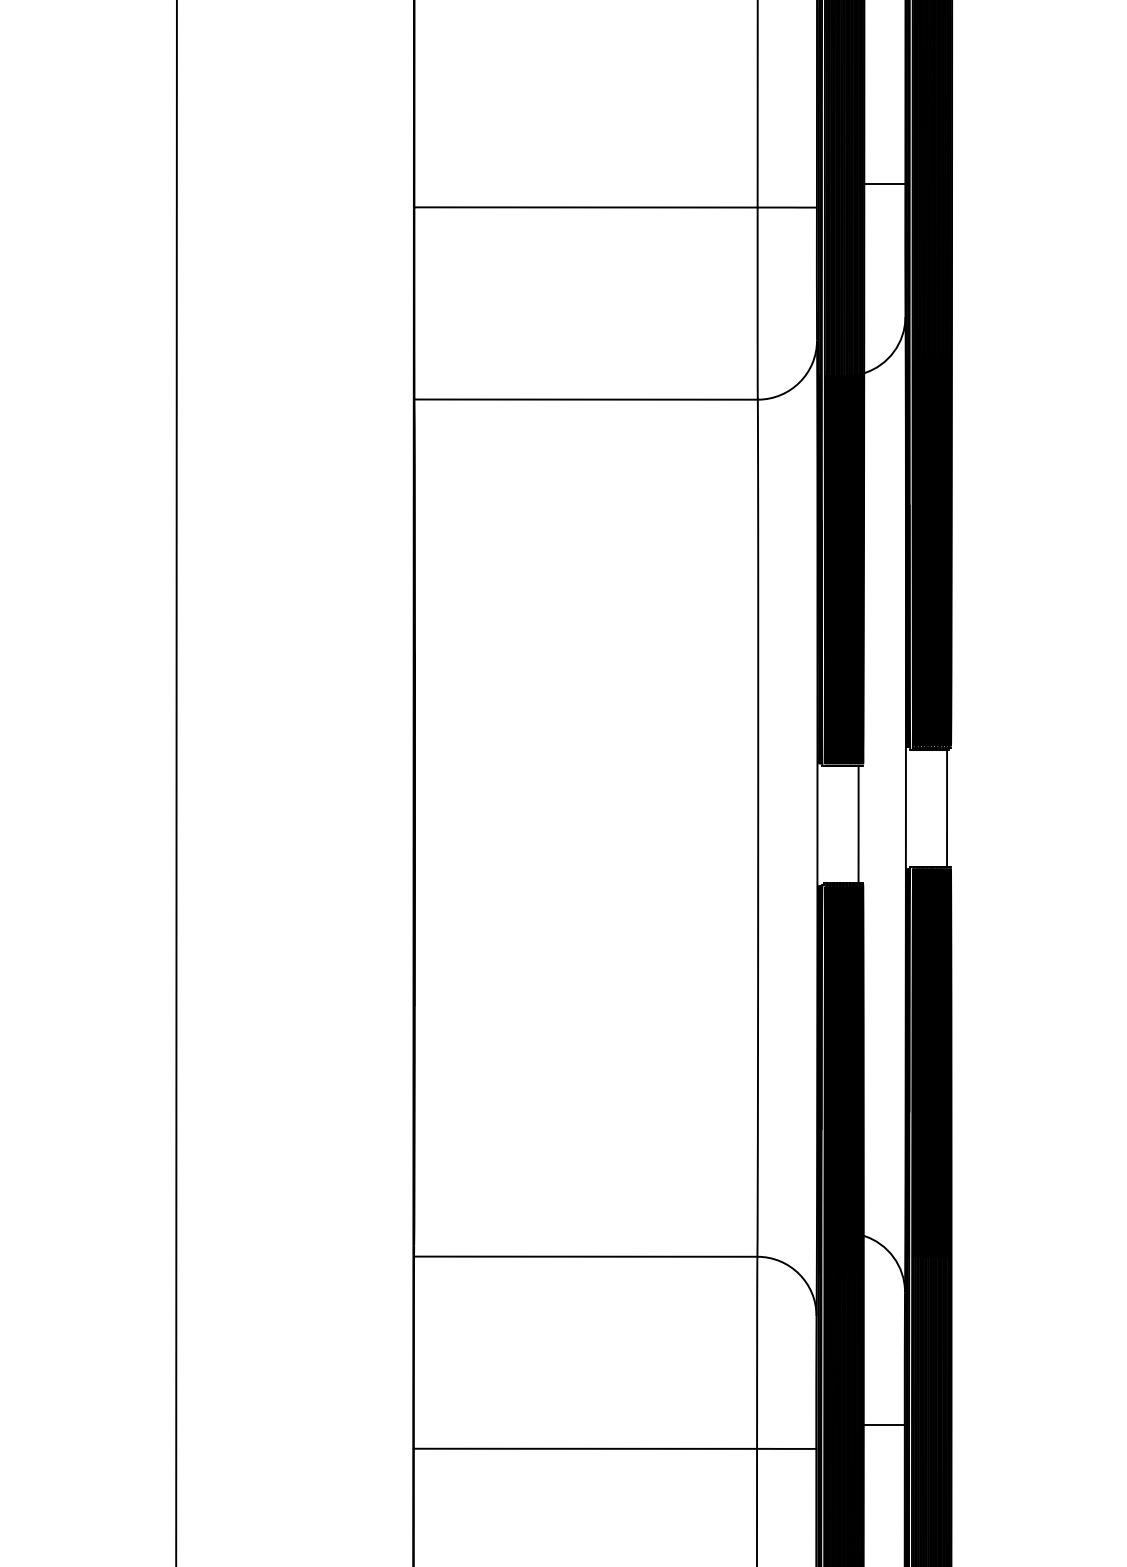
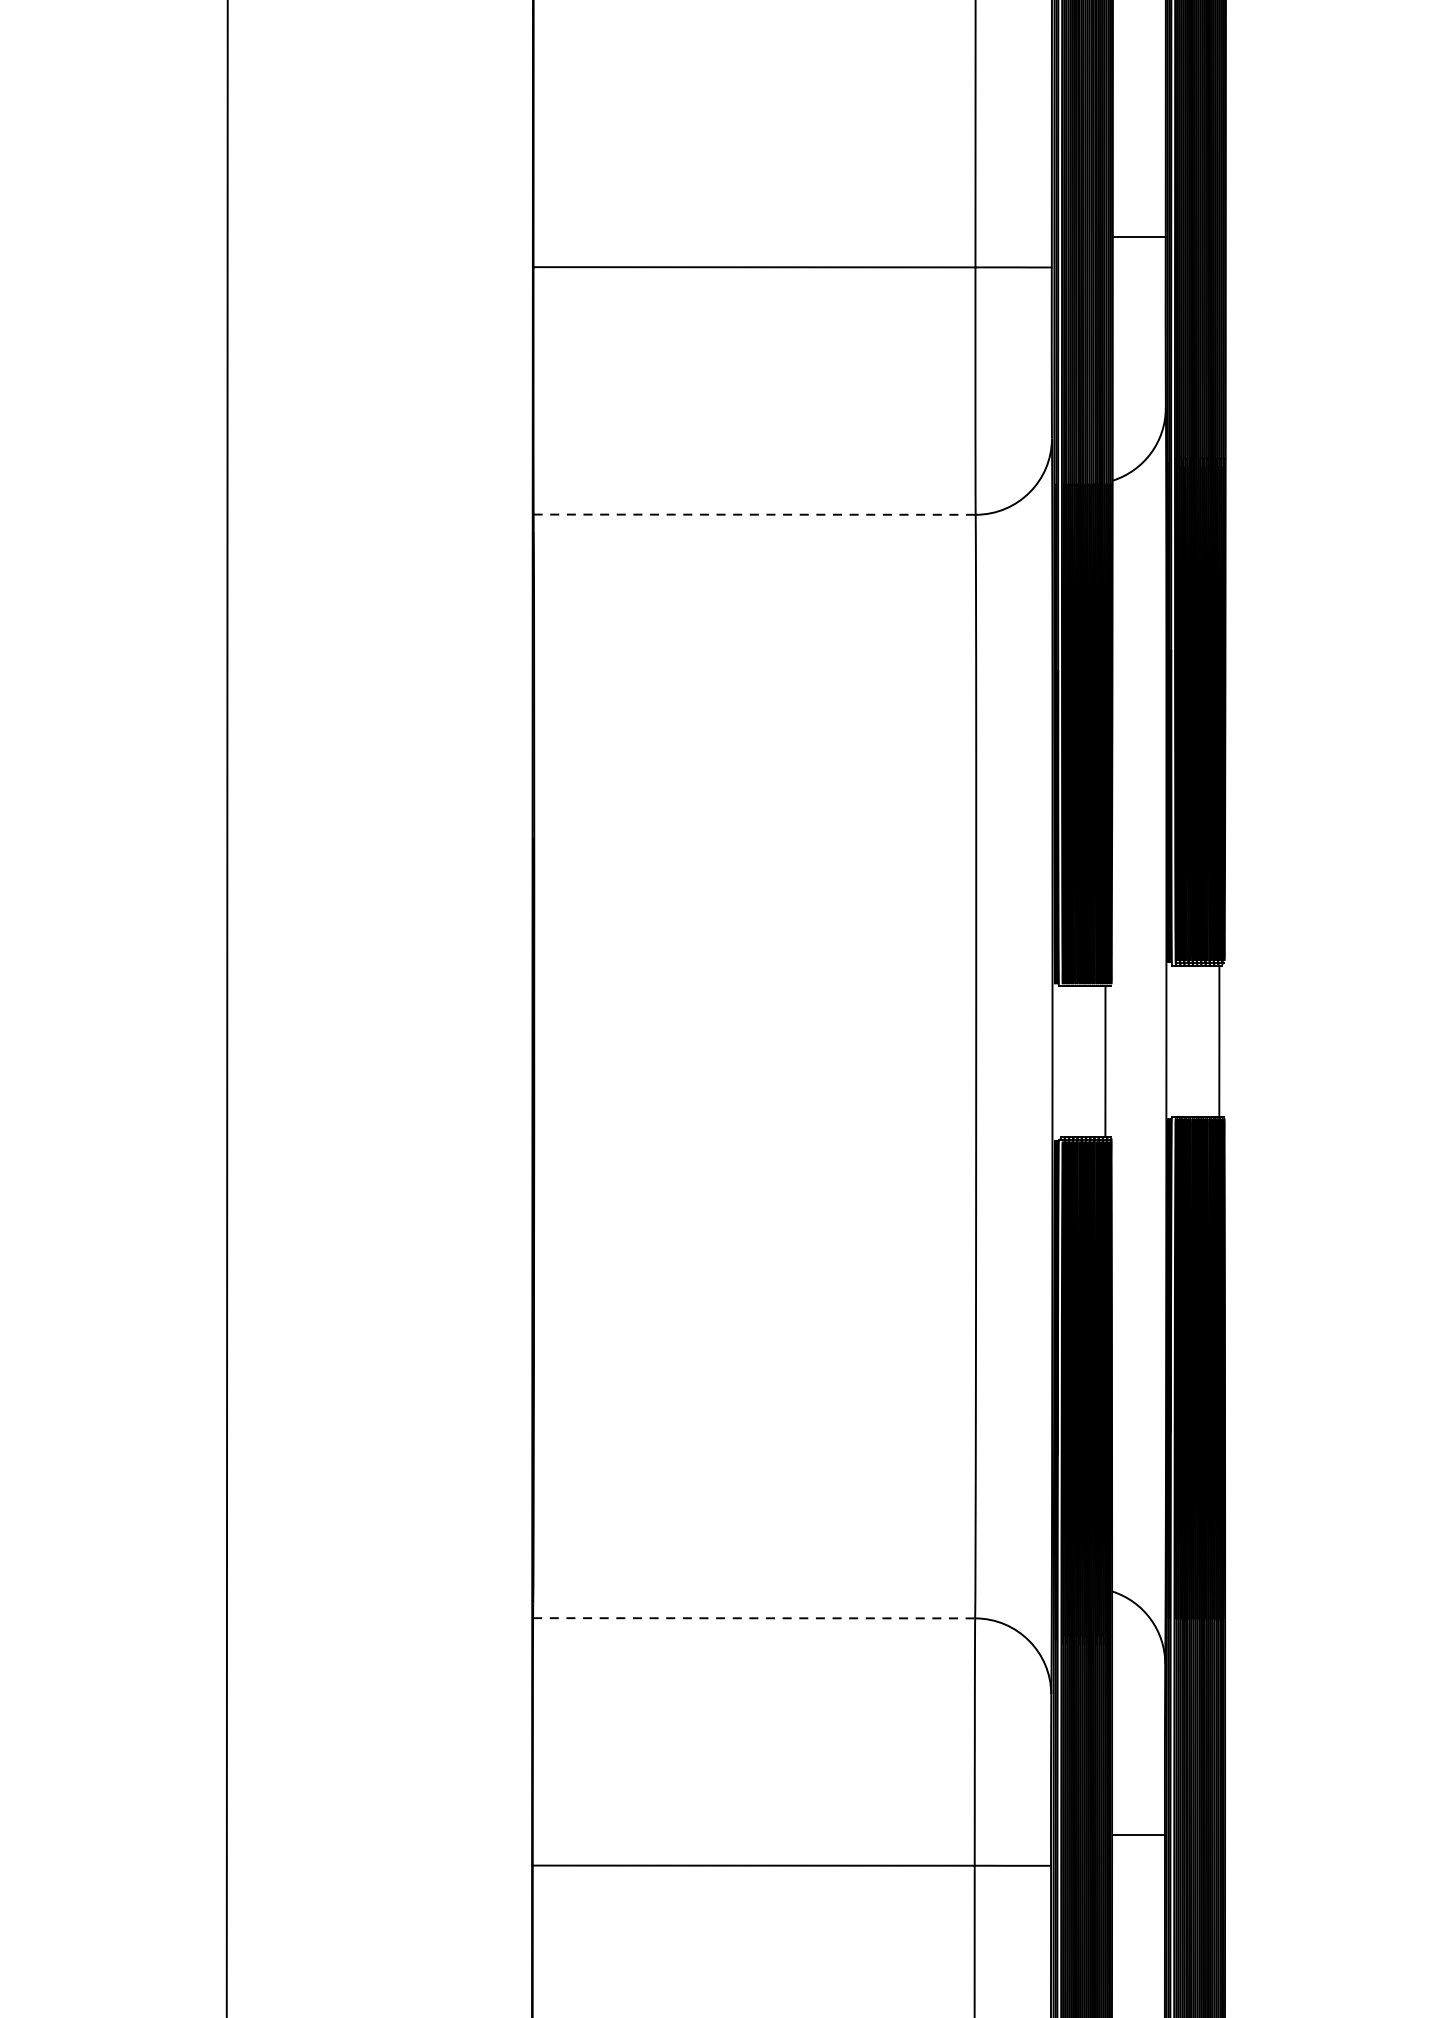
line: (586, 399) -> (755, 514), solid -> dashed
line: (585, 1256) -> (753, 1618), solid -> dashed

